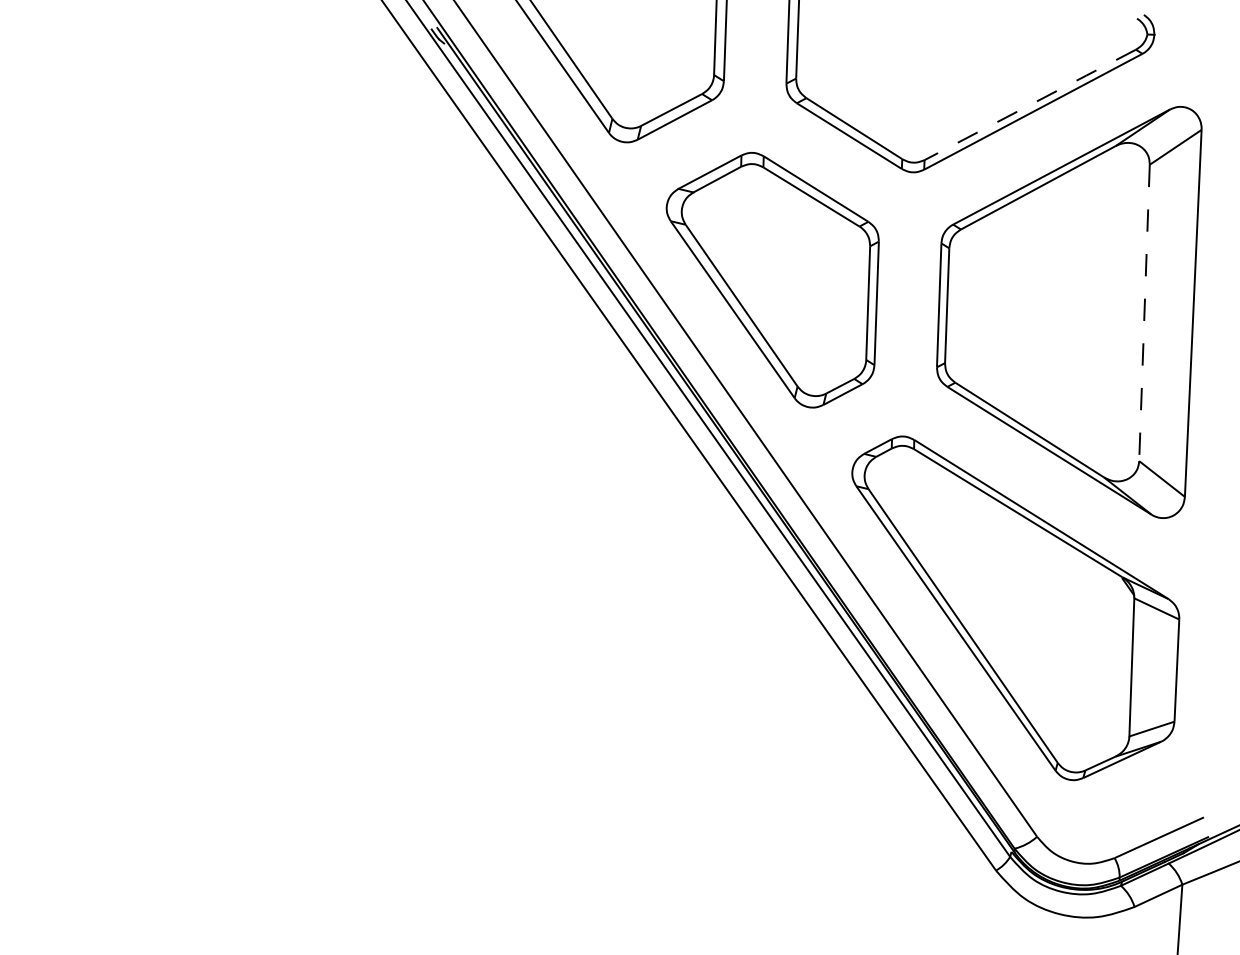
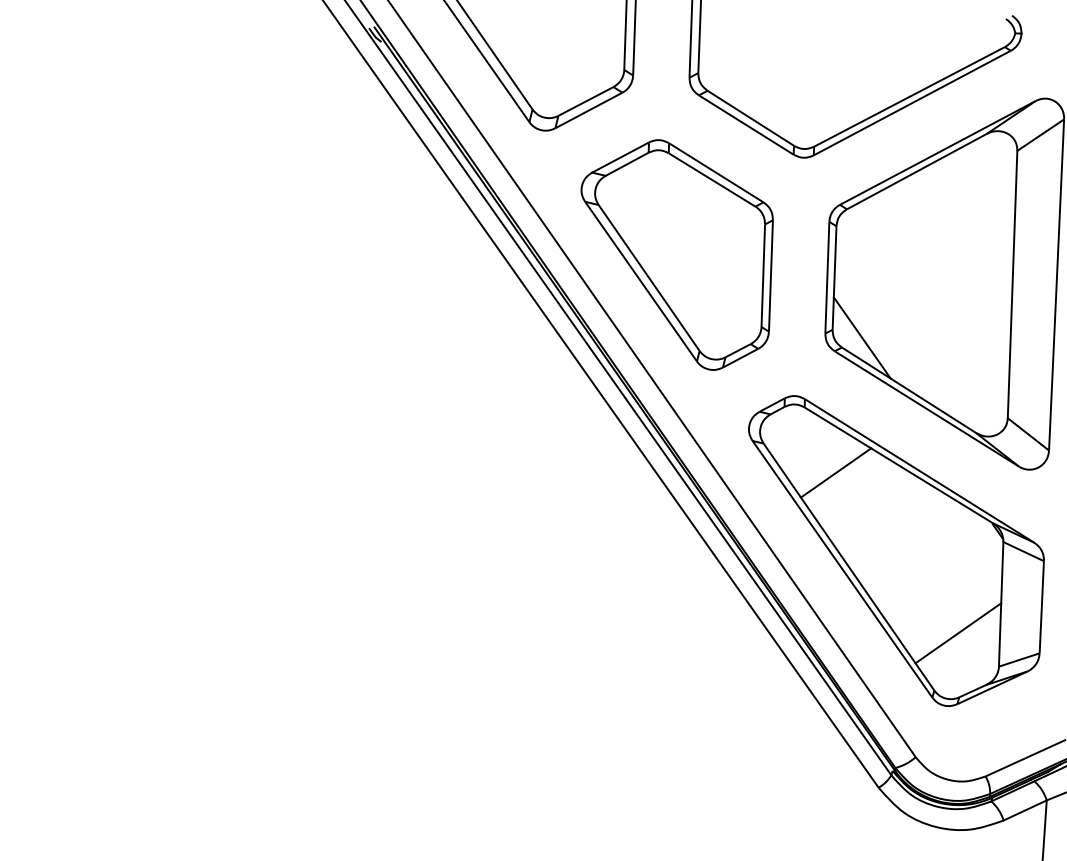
line: (1030, 104) -> (909, 96), dashed -> solid
line: (1144, 313) -> (1012, 285), dashed -> solid
line: (977, 372) -> (861, 338), added
line: (948, 521) -> (835, 472), added
line: (1083, 699) -> (957, 633), added

